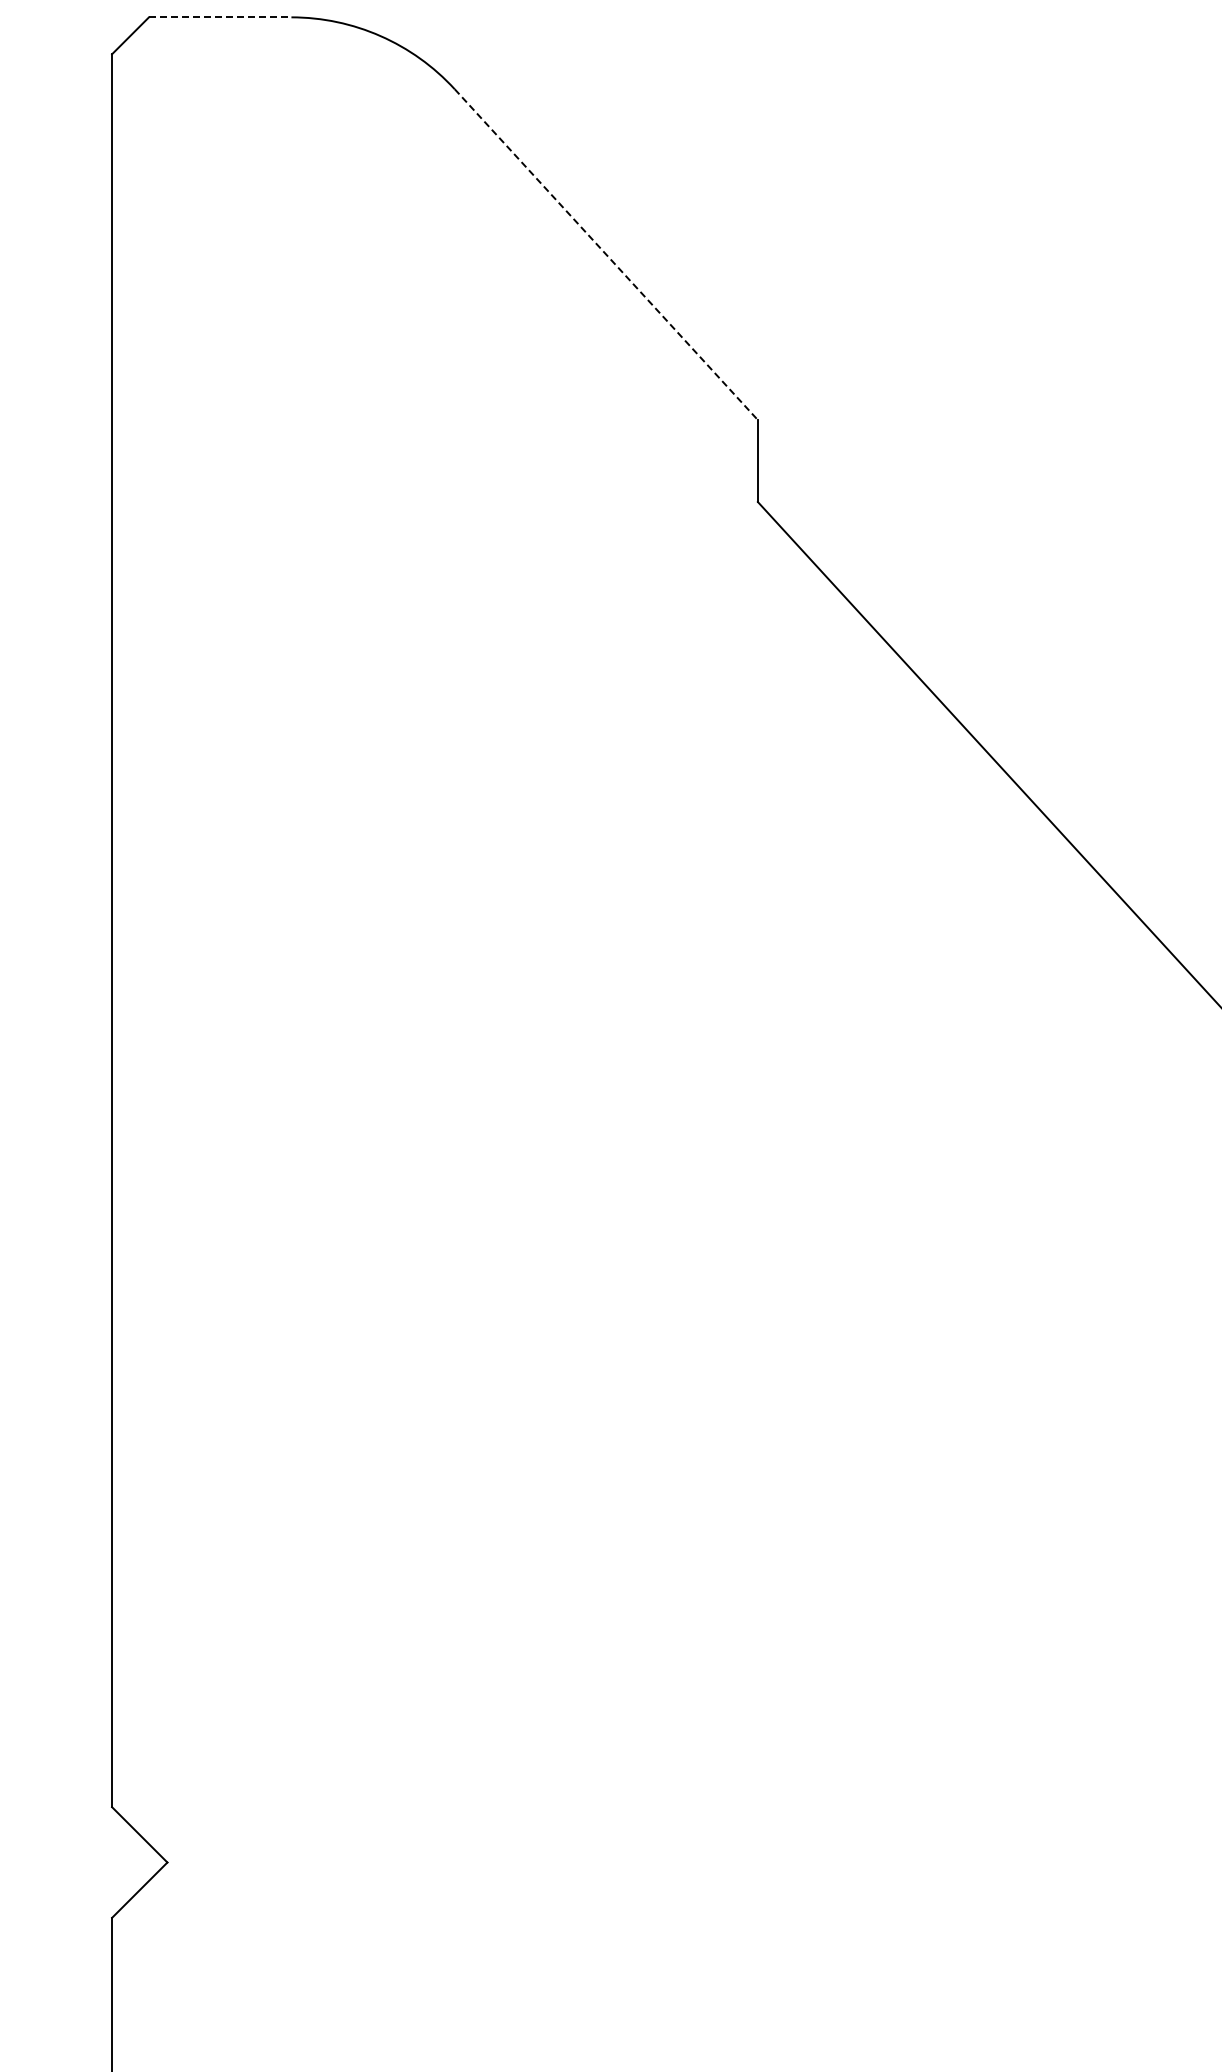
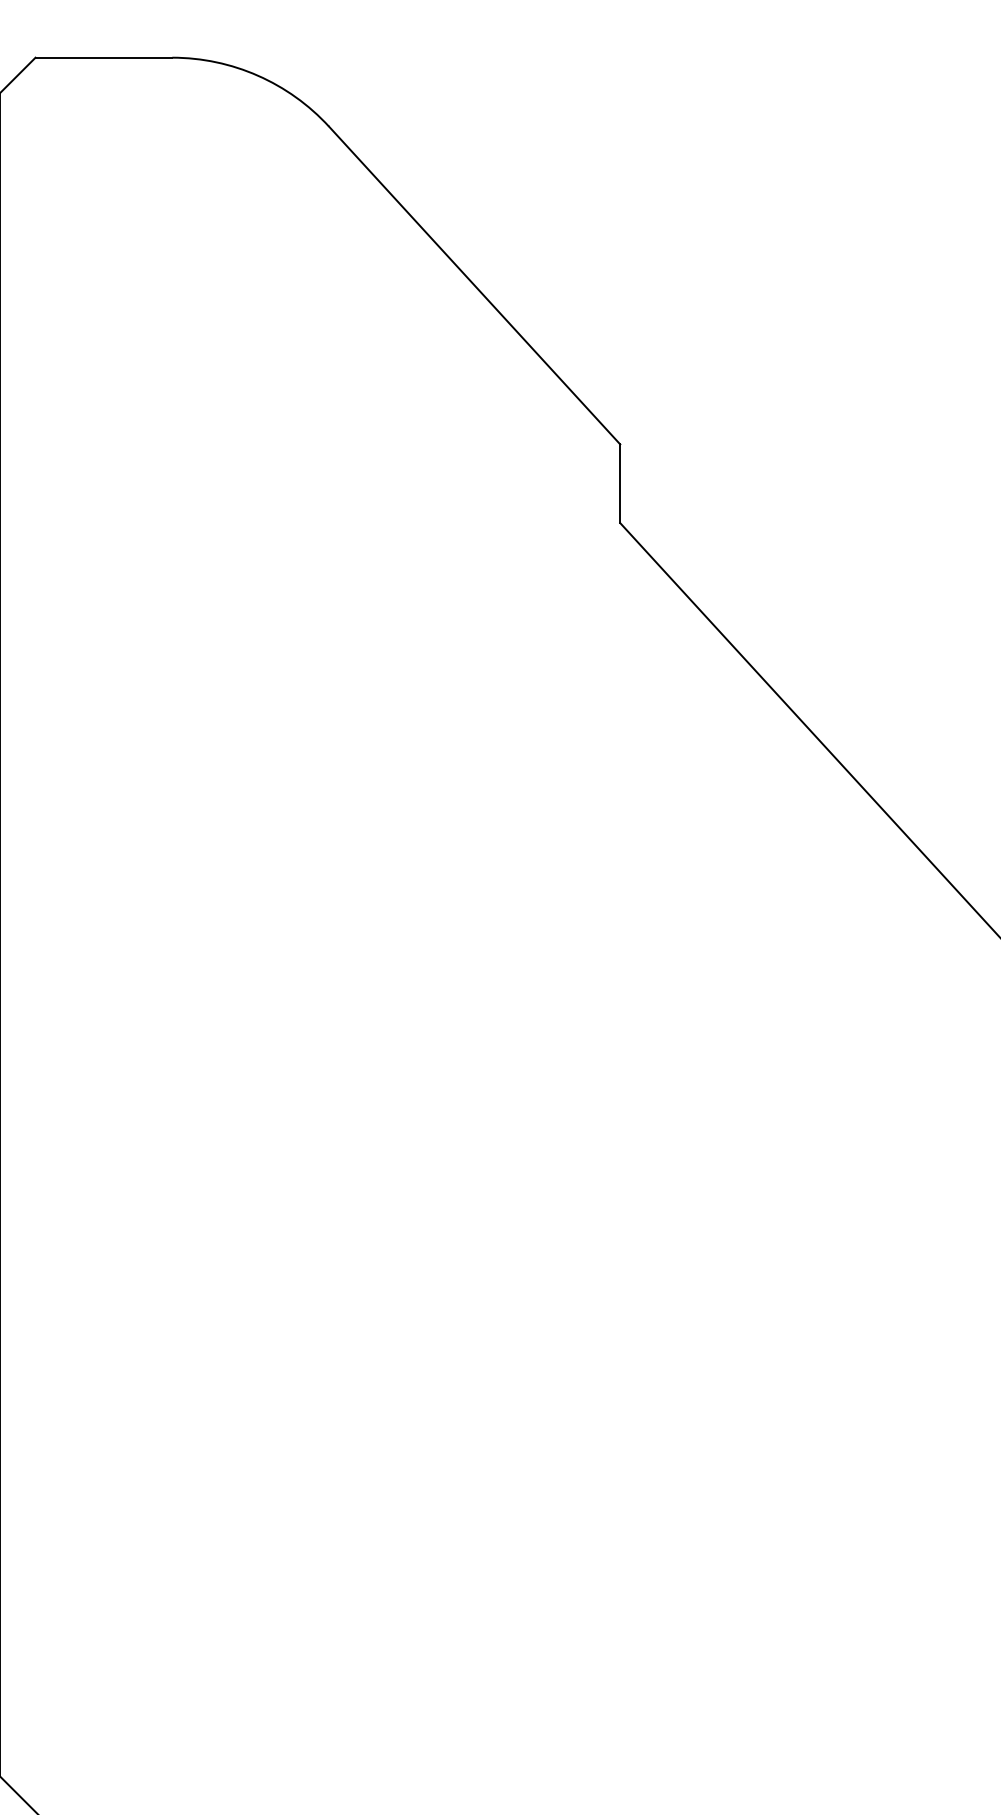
line: (220, 17) -> (104, 57), dashed -> solid
line: (606, 255) -> (474, 286), dashed -> solid

